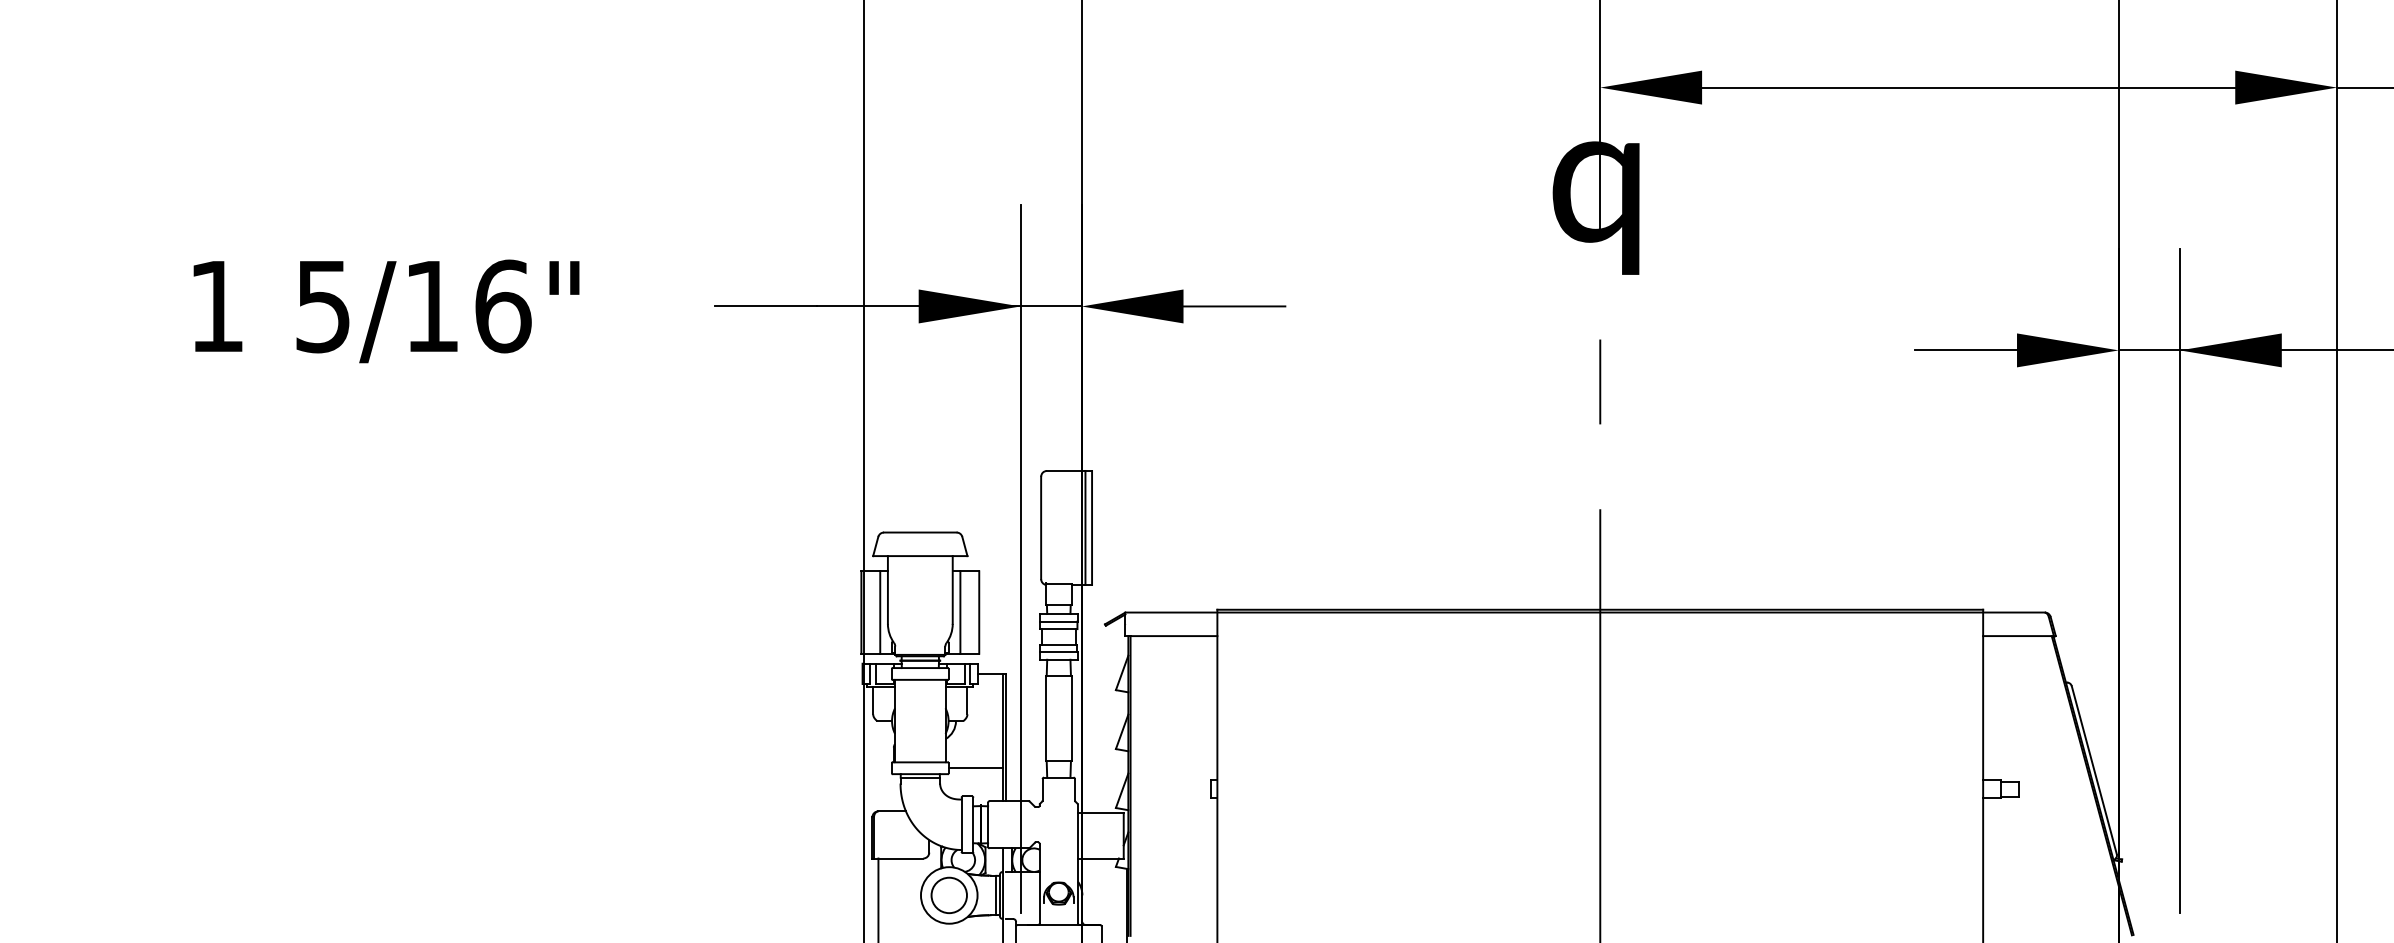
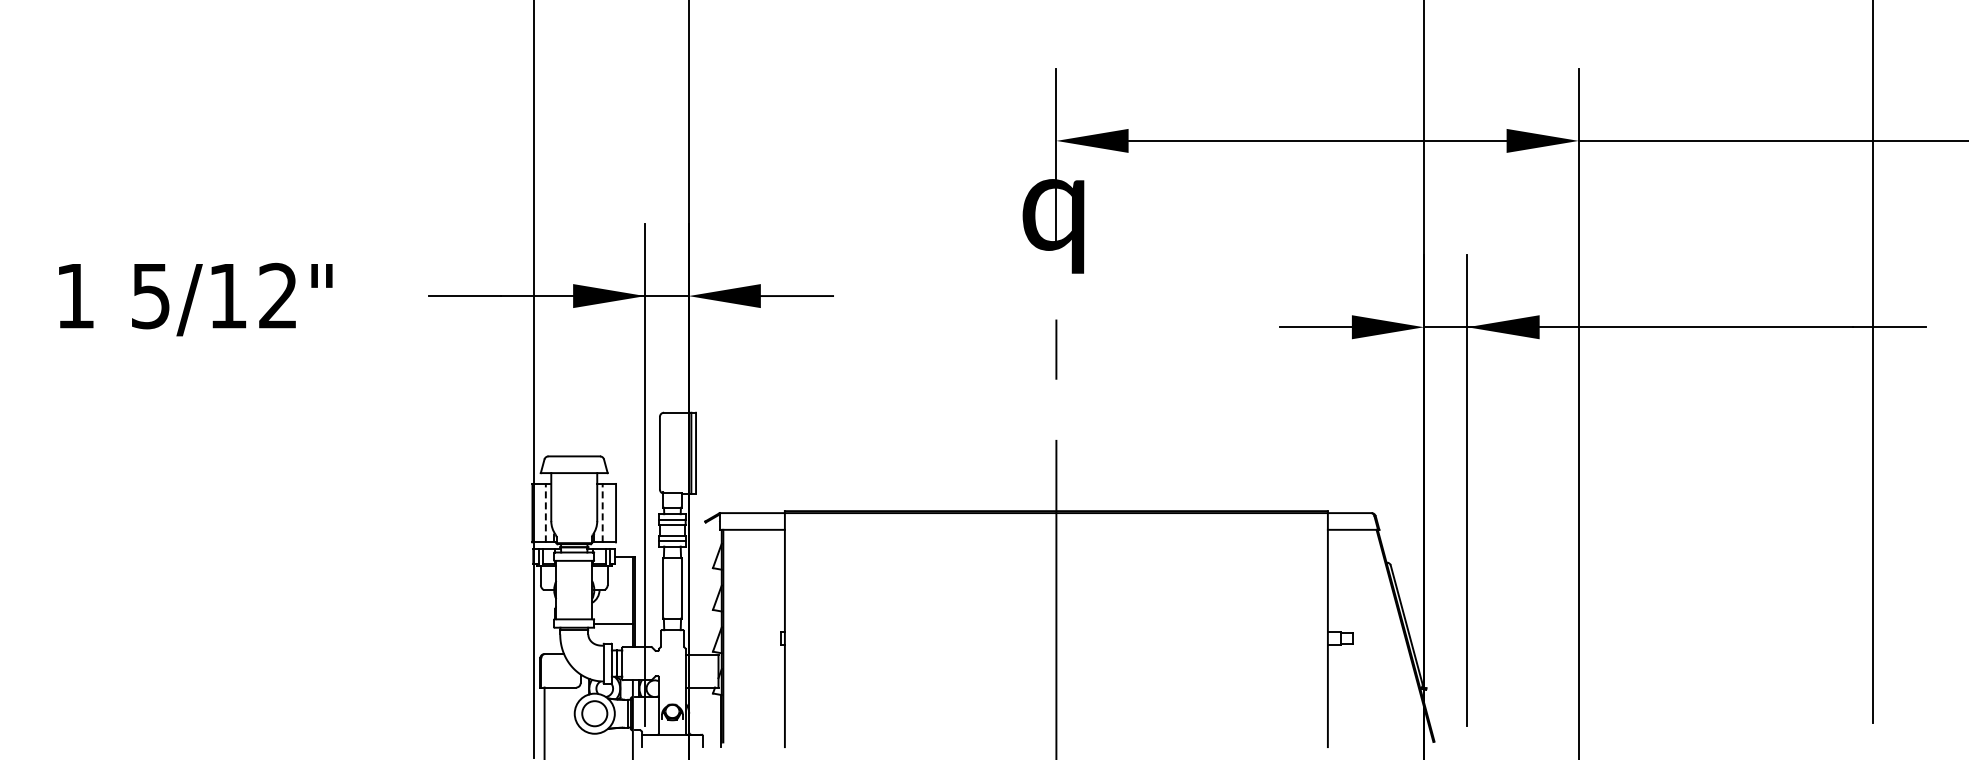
text: (503, 305) -> (278, 295), 5/16" -> 5/12"
line: (879, 611) -> (545, 512), solid -> dashed
line: (960, 611) -> (602, 512), solid -> dashed

